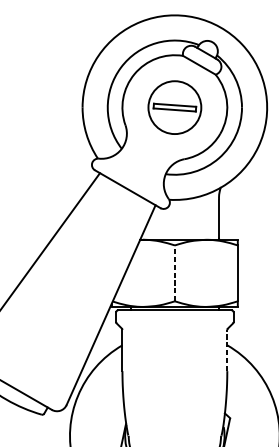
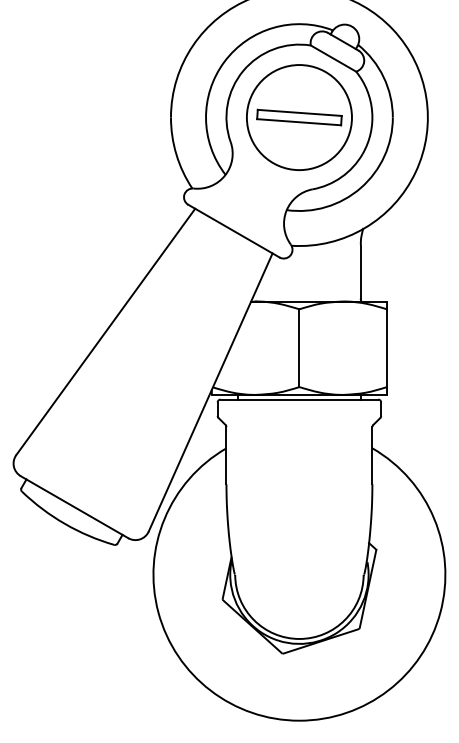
part: (174, 107) -> (299, 117), size x1.43
line: (174, 273) -> (299, 348), dashed -> solid
line: (227, 350) -> (372, 455), dashed -> solid

